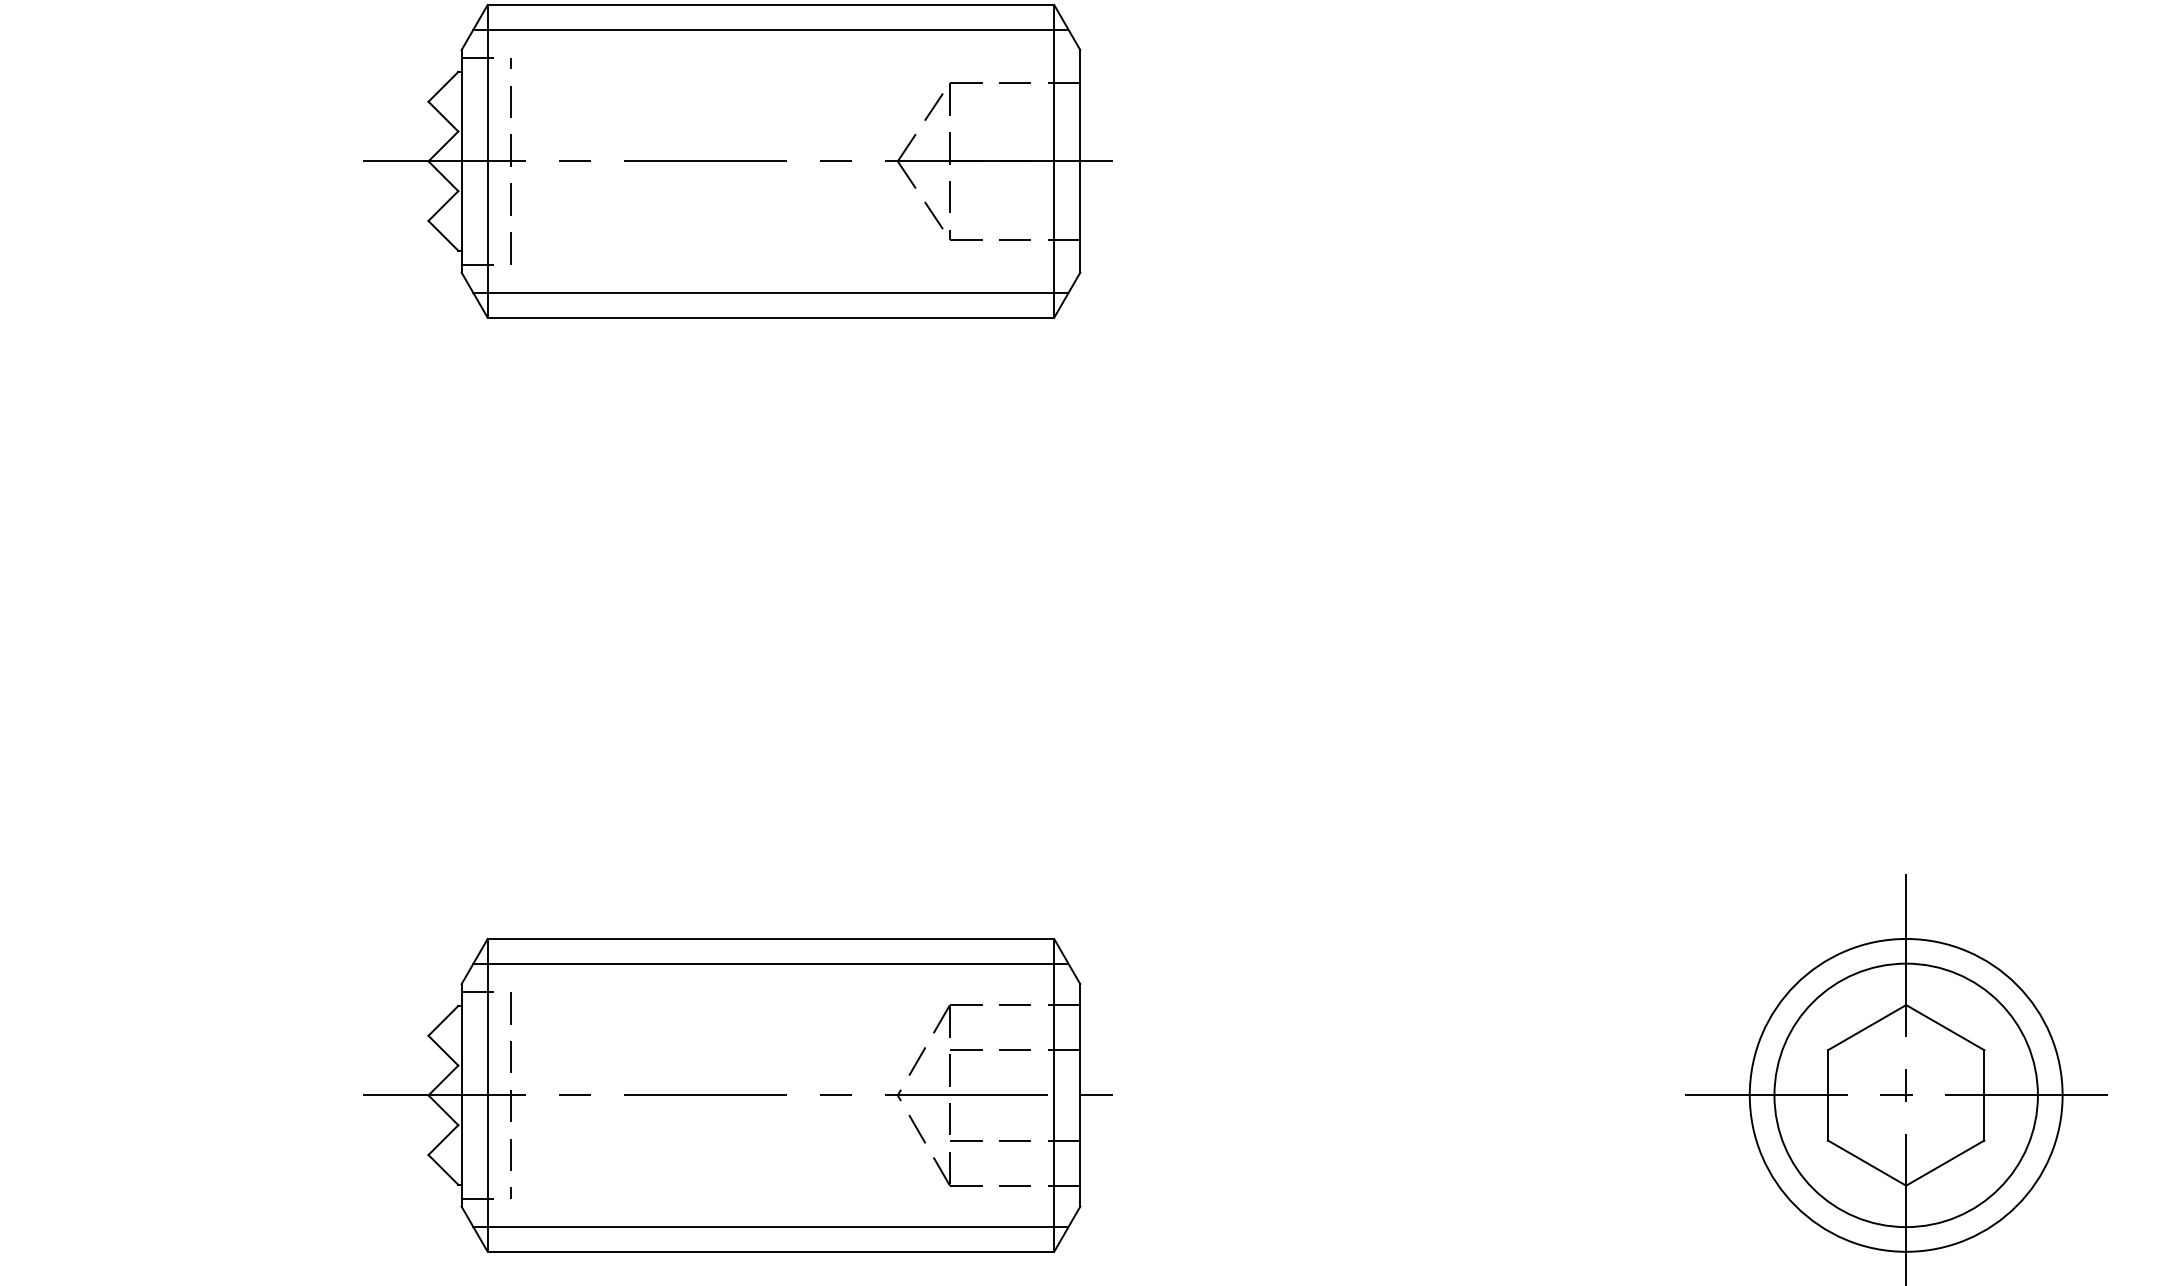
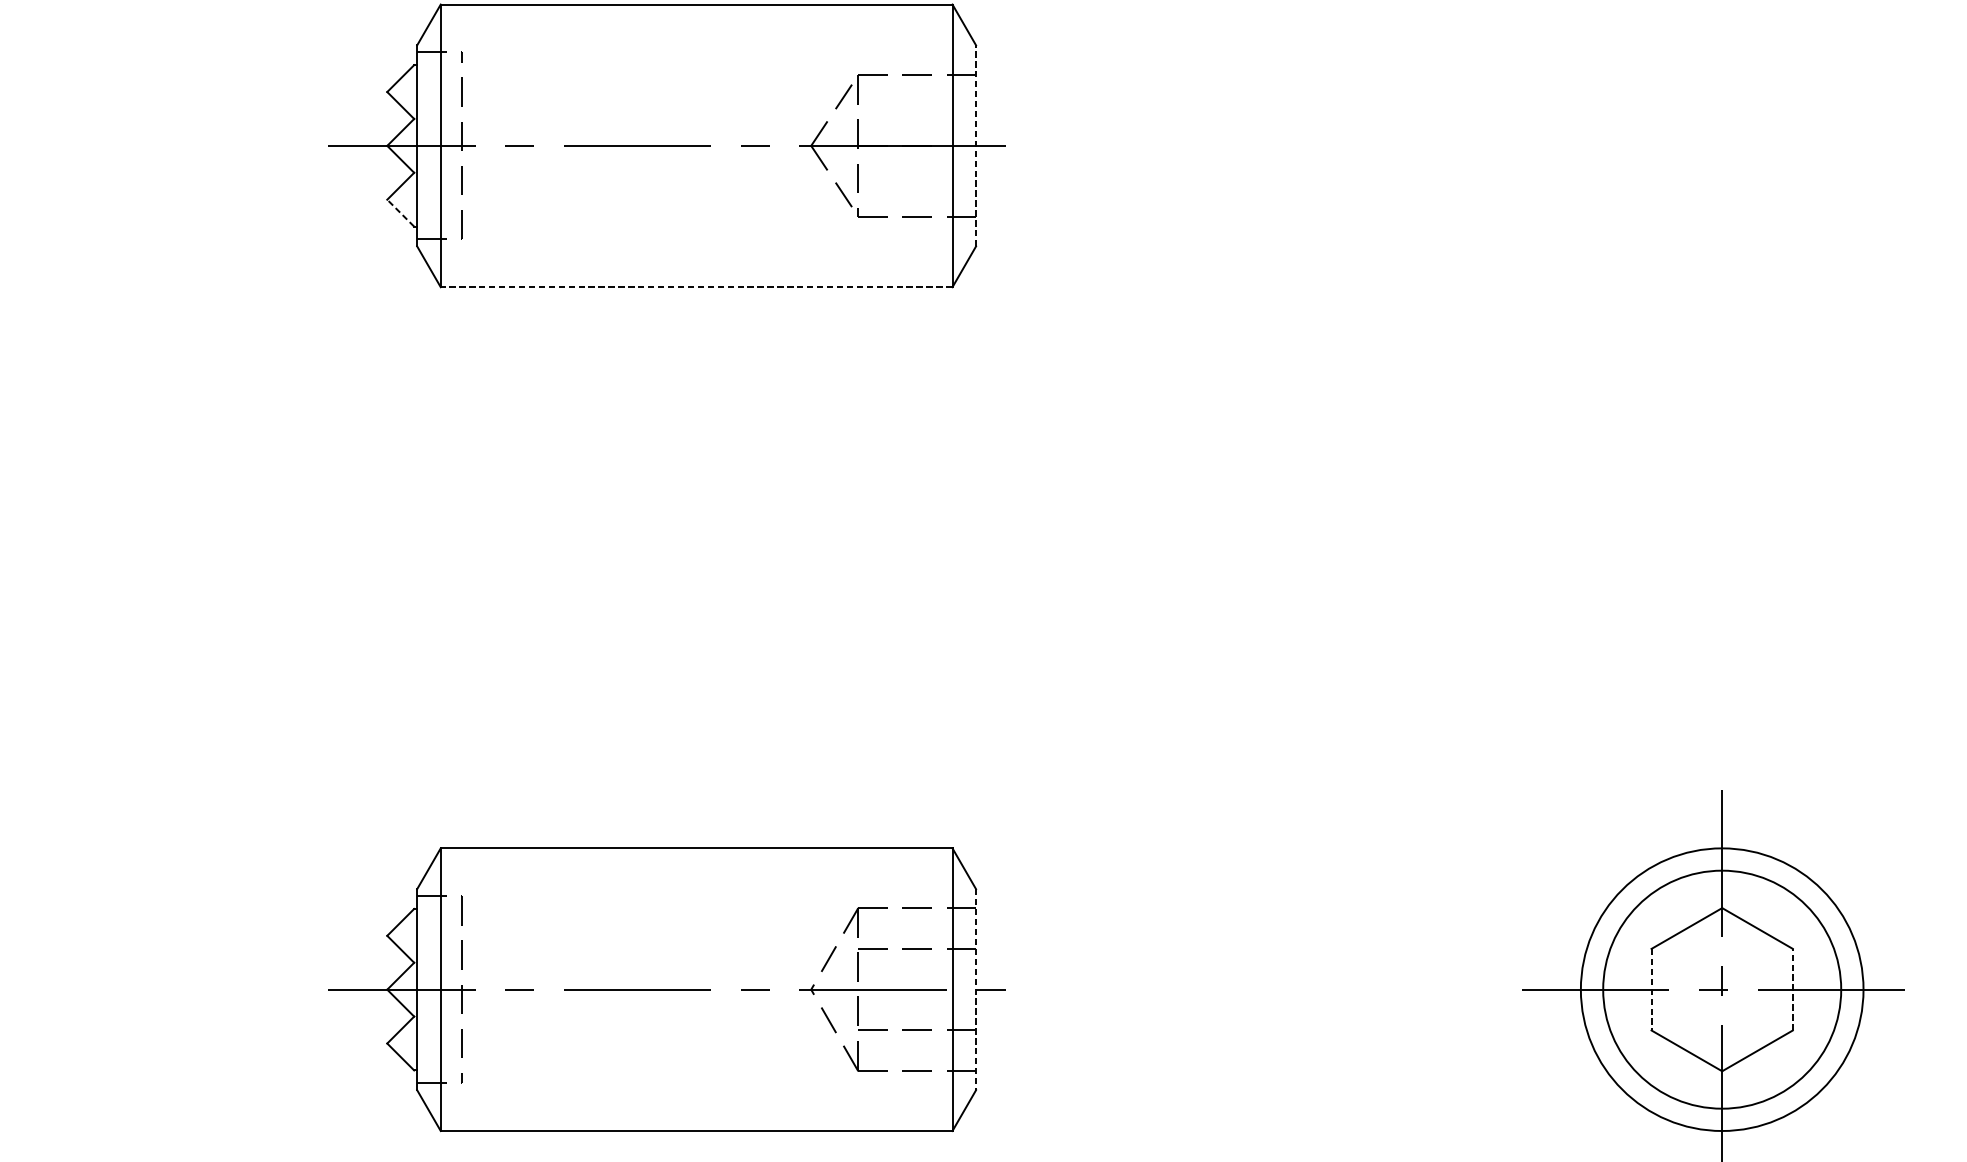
line: (770, 29) -> (696, 26), removed
line: (1080, 160) -> (976, 145), solid -> dashed
line: (443, 235) -> (400, 212), solid -> dashed
line: (770, 293) -> (696, 265), removed
line: (770, 317) -> (696, 286), solid -> dashed
line: (770, 963) -> (696, 870), removed
line: (1984, 1094) -> (1792, 988), solid -> dashed
line: (1080, 1095) -> (976, 989), solid -> dashed
line: (1827, 1095) -> (1651, 989), solid -> dashed
line: (770, 1227) -> (696, 1109), removed

